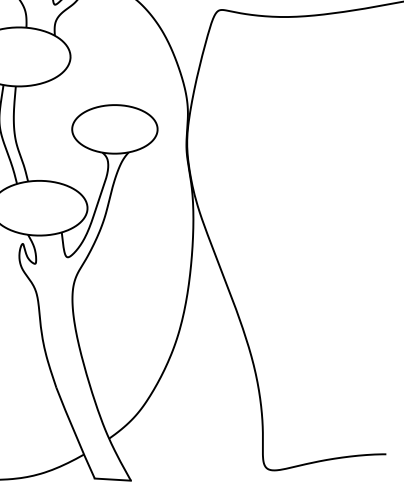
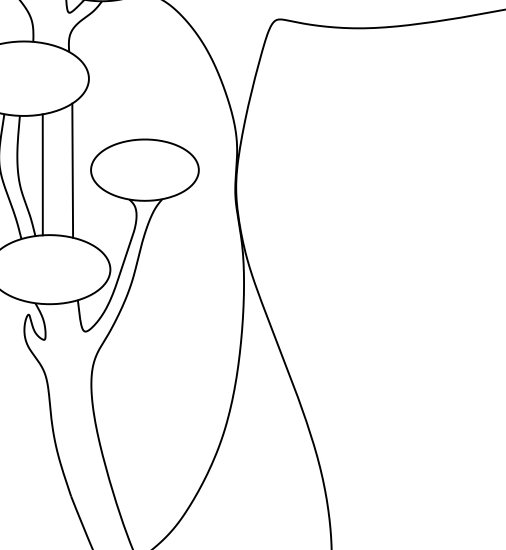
line: (57, 129) -> (72, 170), added
line: (33, 133) -> (42, 175), added

